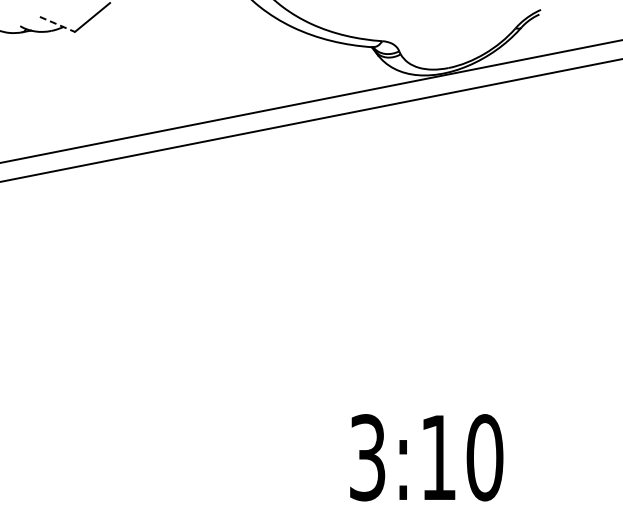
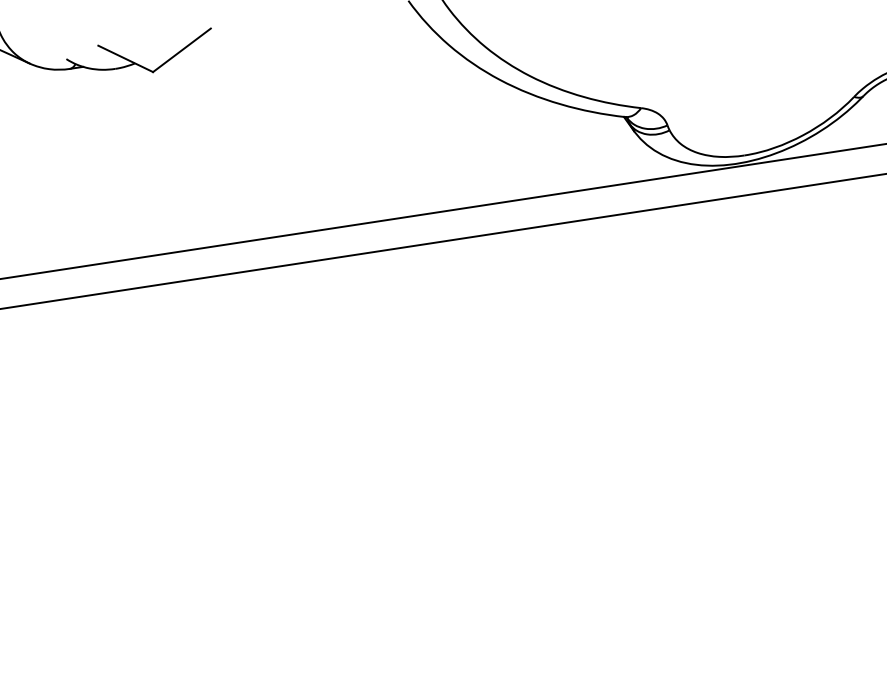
line: (57, 24) -> (125, 59), dashed -> solid

